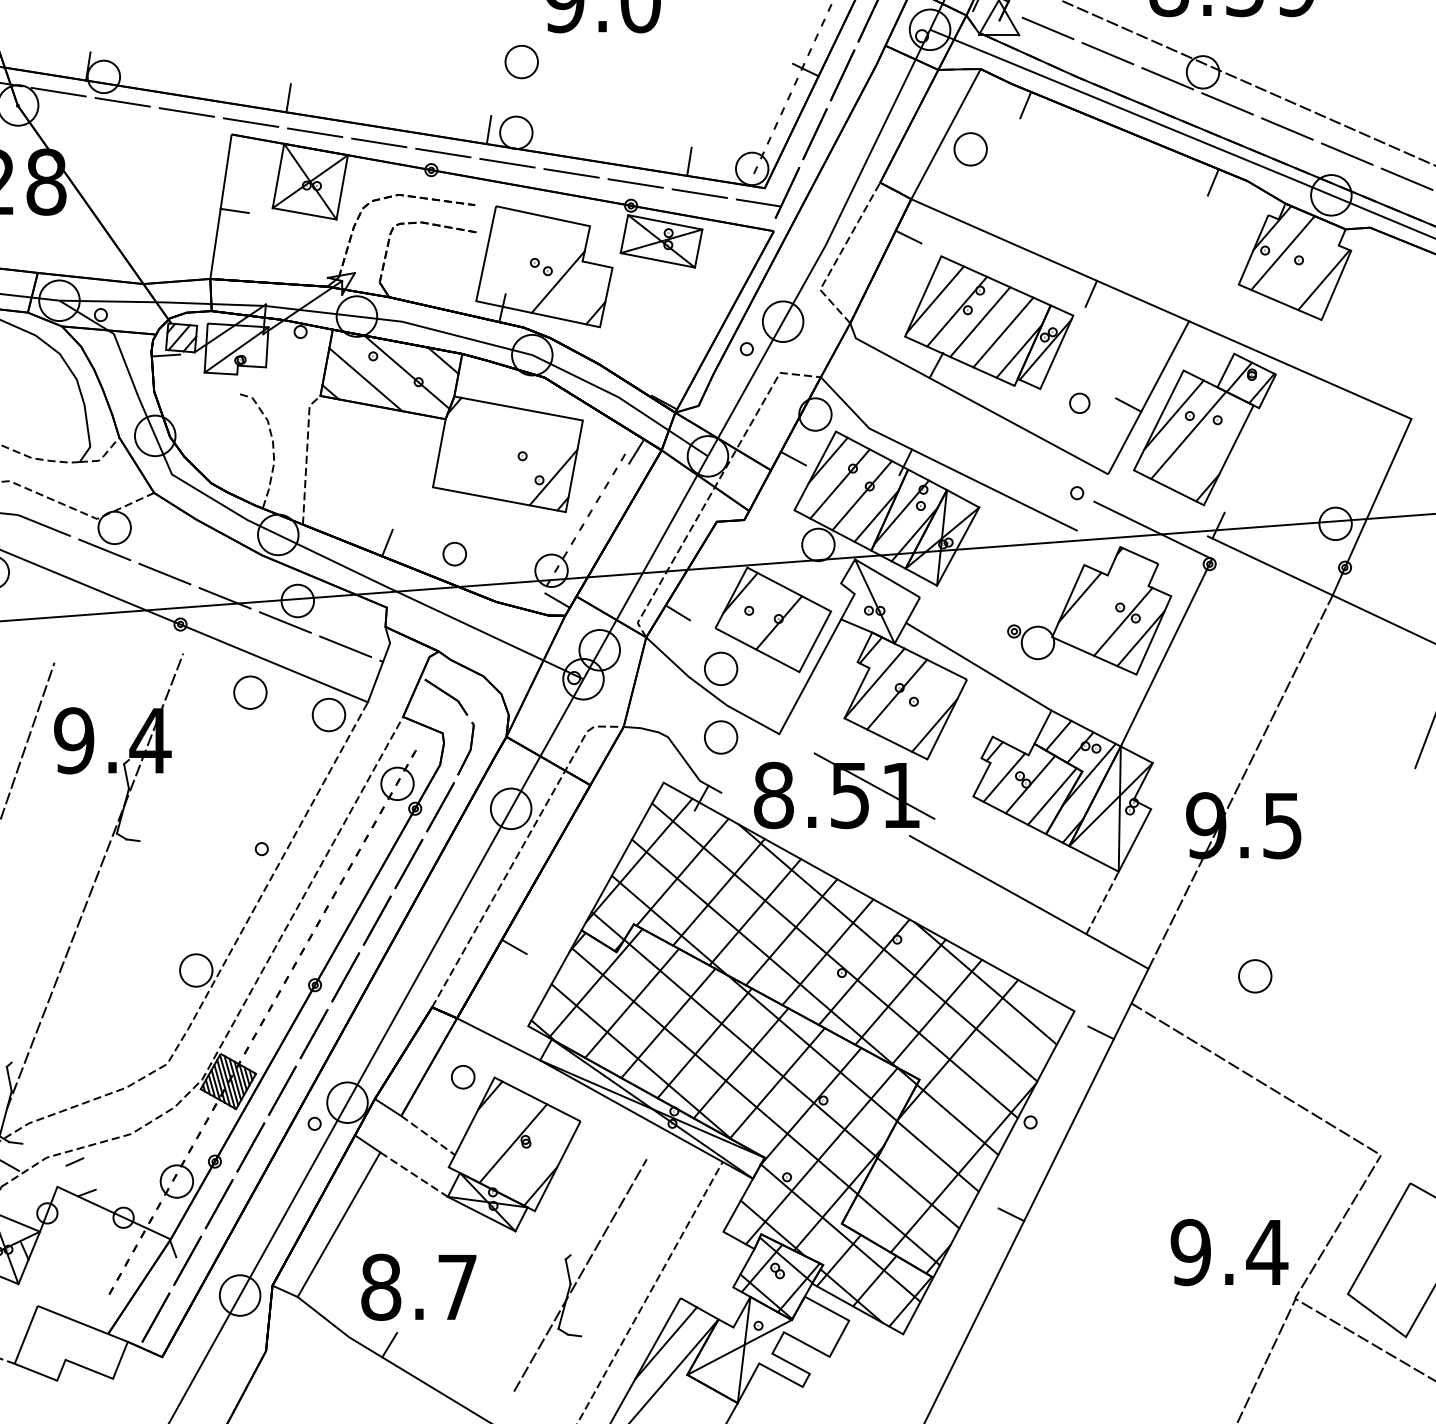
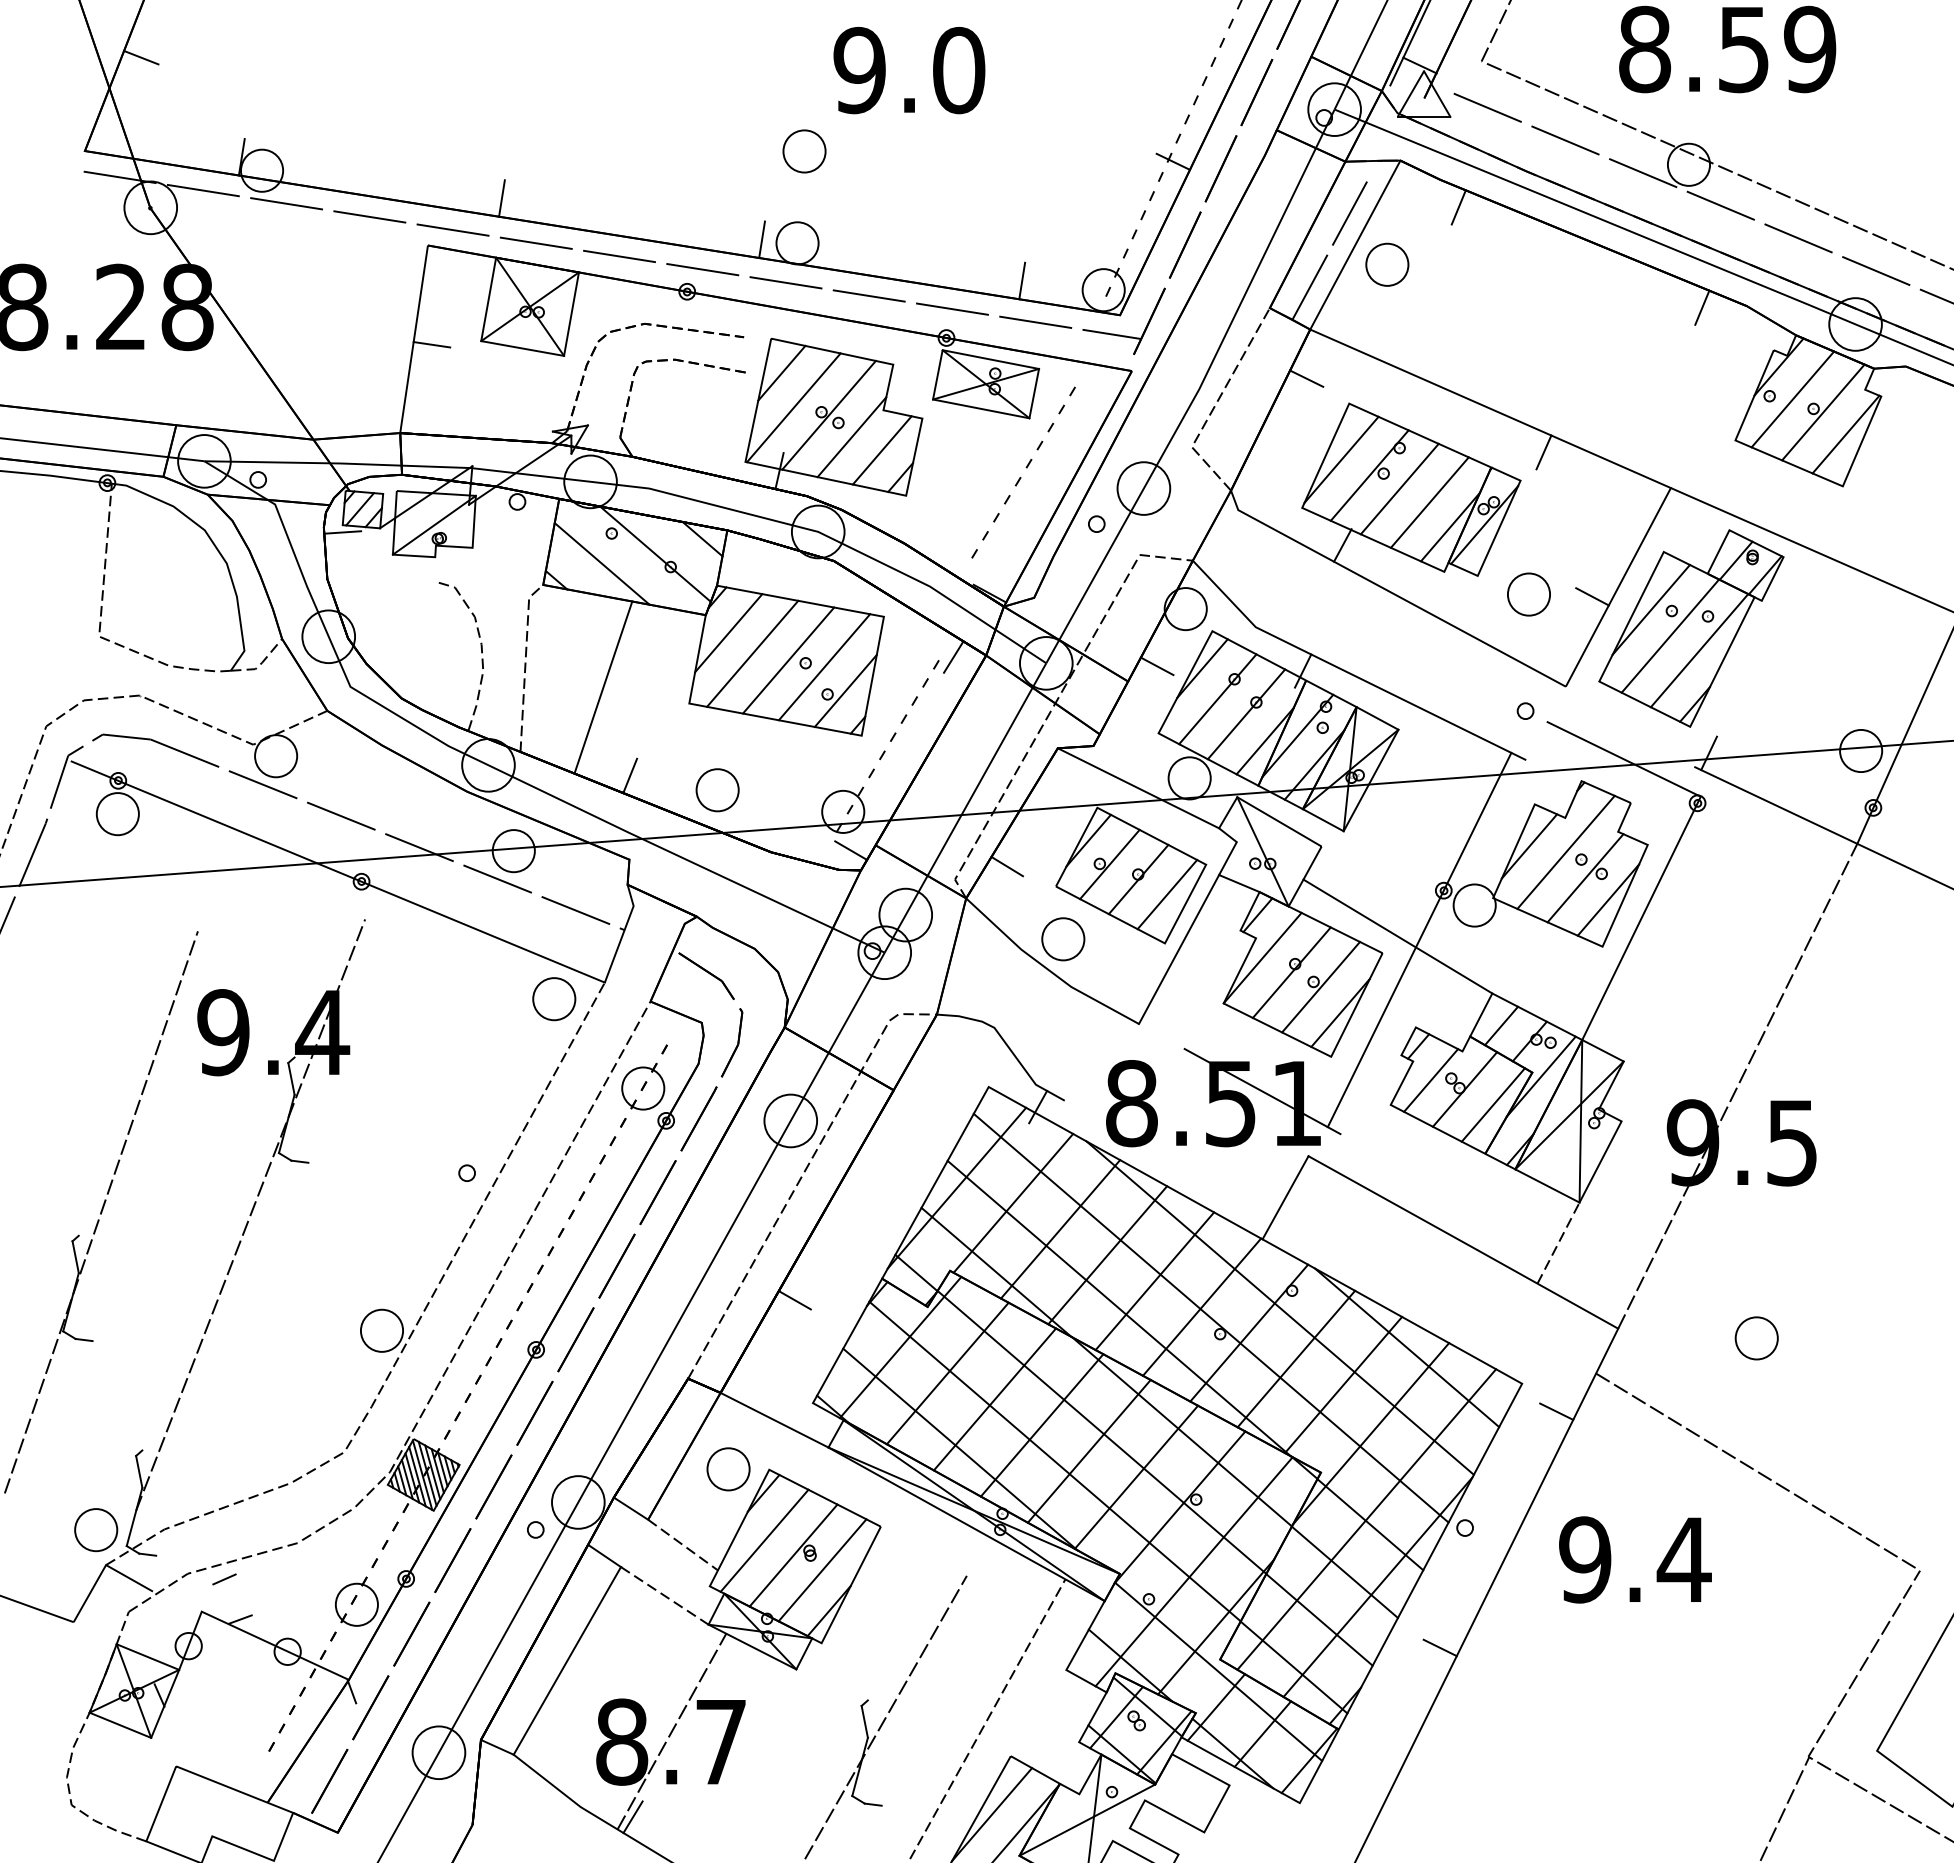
line: (926, 138) -> (1329, 250), added
line: (504, 232) -> (781, 372), added
line: (513, 259) -> (793, 407), added
line: (1306, 263) -> (1823, 412), added
line: (540, 264) -> (828, 414), added
line: (581, 292) -> (881, 450), added
line: (692, 306) -> (1026, 468), added
part: (1079, 403) -> (1528, 594), size x1.67
line: (463, 433) -> (728, 633), added
line: (1211, 446) -> (1699, 650), added
line: (481, 448) -> (752, 653), added
line: (509, 454) -> (788, 660), added
line: (537, 459) -> (824, 667), added
line: (366, 474) -> (603, 687), added
line: (779, 552) -> (1138, 788), added
part: (454, 554) -> (717, 790), size x1.43
line: (1107, 601) -> (1565, 851), added
line: (756, 611) -> (1109, 864), added
line: (801, 634) -> (1167, 894), added
line: (995, 669) -> (1419, 939), added
part: (250, 692) -> (452, 970), removed
line: (919, 705) -> (1321, 986), added
part: (721, 737) -> (1063, 1028), removed
line: (892, 867) -> (1285, 1197), added
part: (463, 1077) -> (728, 1469), size x1.43
line: (954, 1115) -> (1366, 1519), added
line: (490, 1132) -> (764, 1540), added
line: (535, 1155) -> (822, 1570), added
text: (1229, 1252) -> (1635, 1559), moved
line: (419, 1279) -> (671, 1731), added

